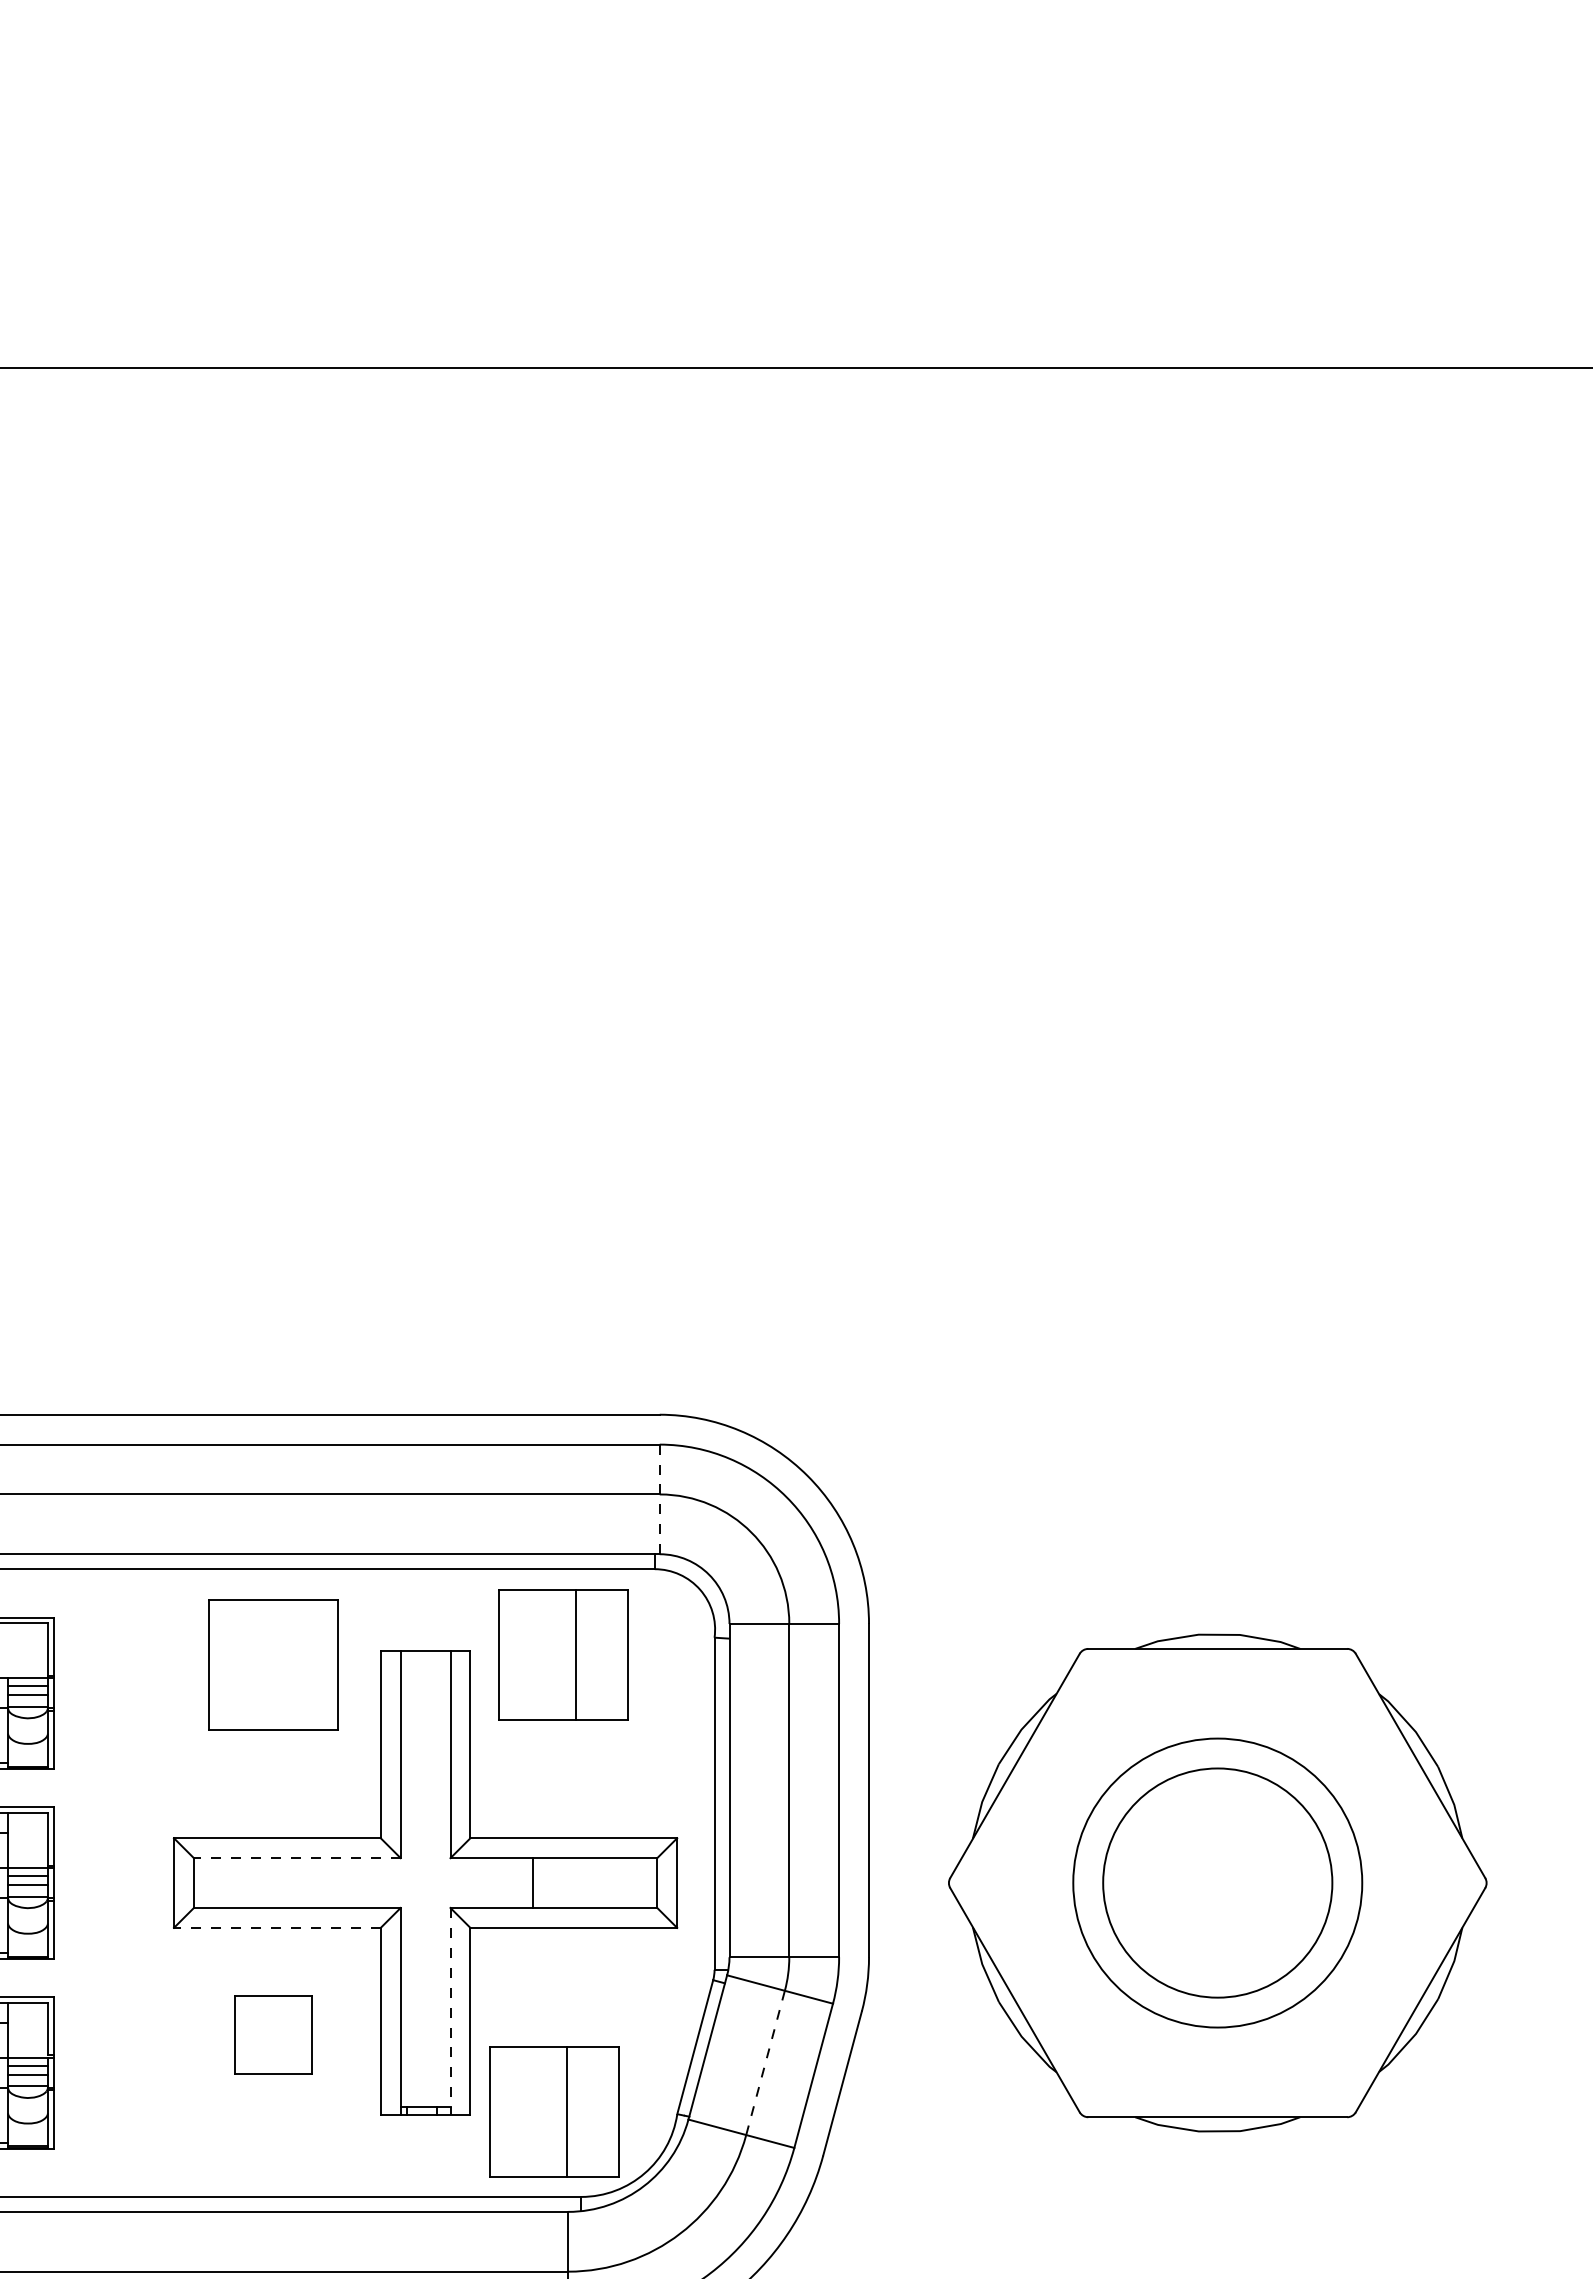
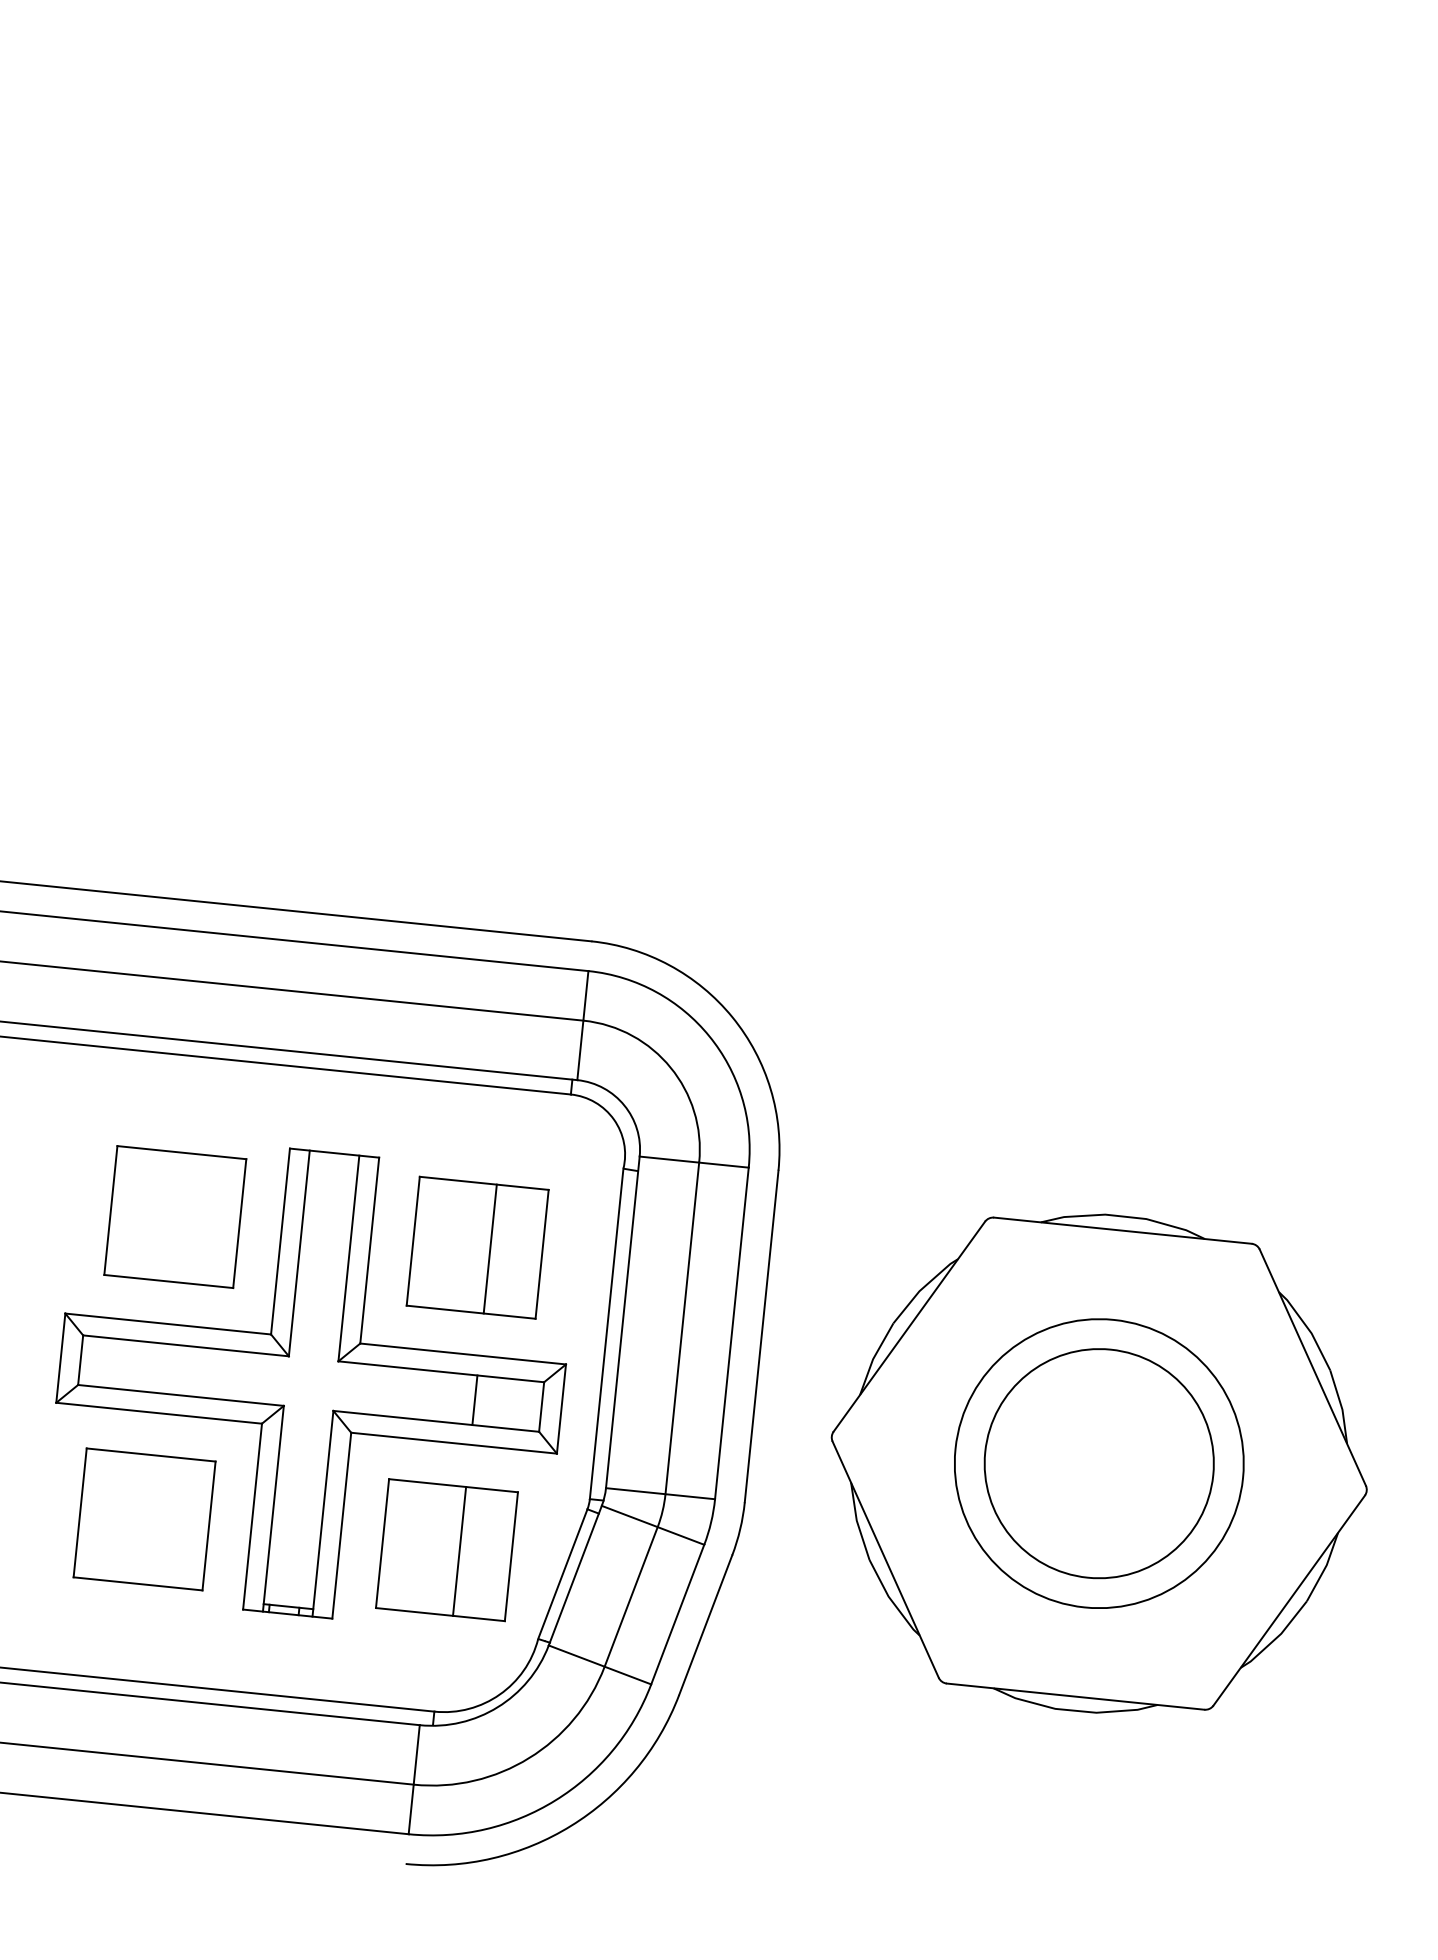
line: (659, 1499) -> (582, 1025), dashed -> solid
part: (563, 1654) -> (477, 1247), moved
part: (273, 1664) -> (175, 1216), moved
line: (296, 1858) -> (185, 1346), dashed -> solid
line: (533, 1882) -> (475, 1399), moved
line: (276, 1927) -> (158, 1412), dashed -> solid
line: (450, 2011) -> (322, 1513), dashed -> solid
part: (273, 2034) -> (144, 1518), size x1.67
line: (765, 2062) -> (631, 1596), dashed -> solid
part: (554, 2111) -> (446, 1549), moved

